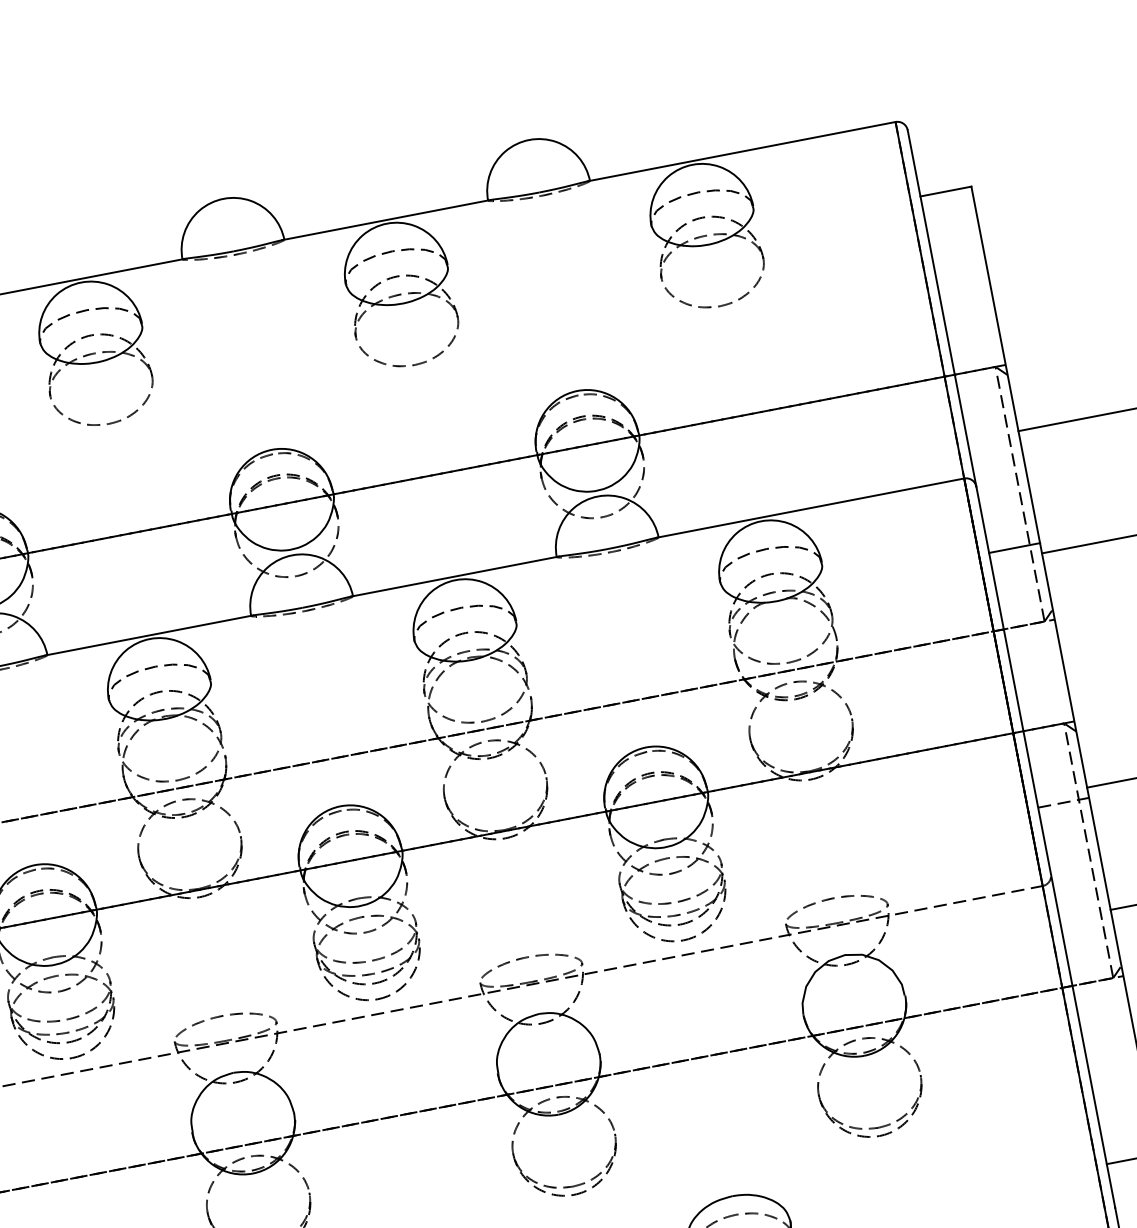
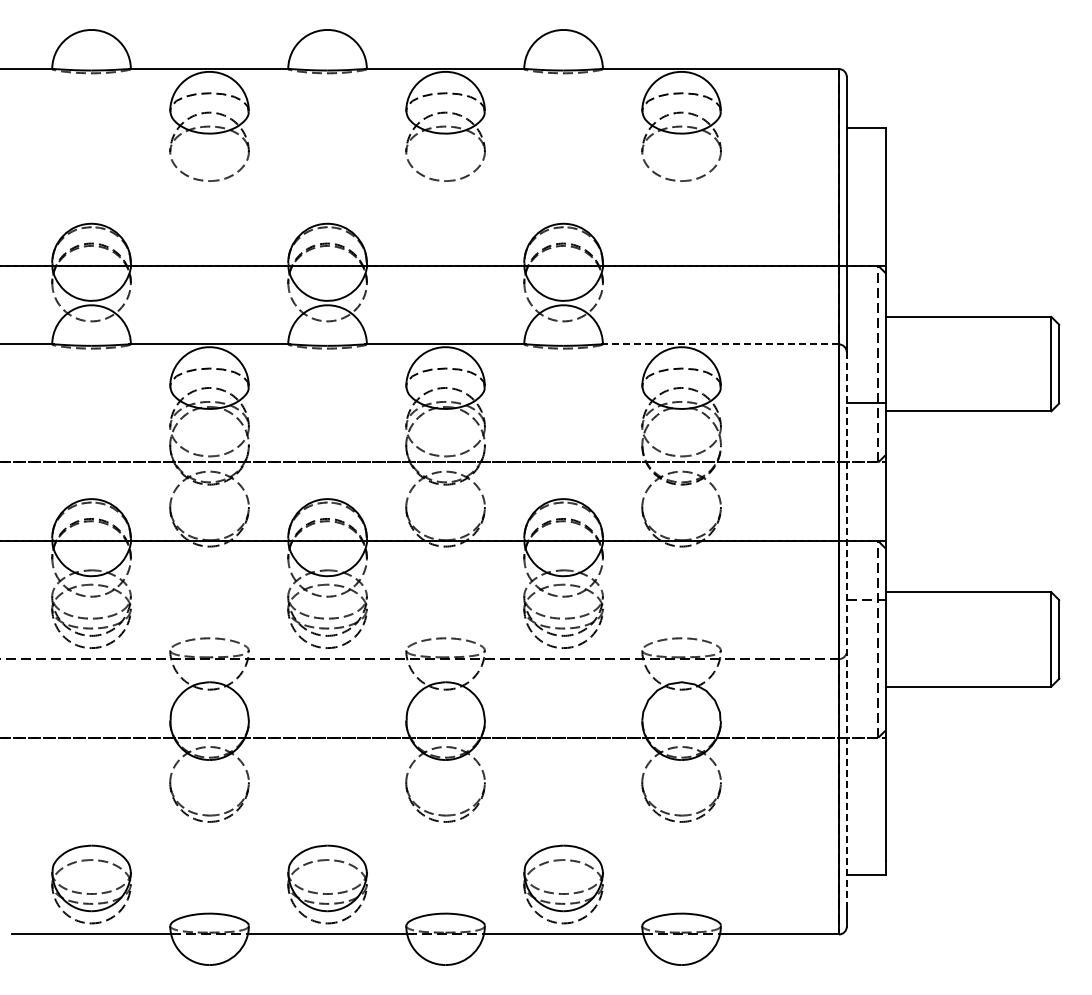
line: (810, 508) -> (720, 344), solid -> dashed
line: (1045, 848) -> (846, 631), solid -> dashed

